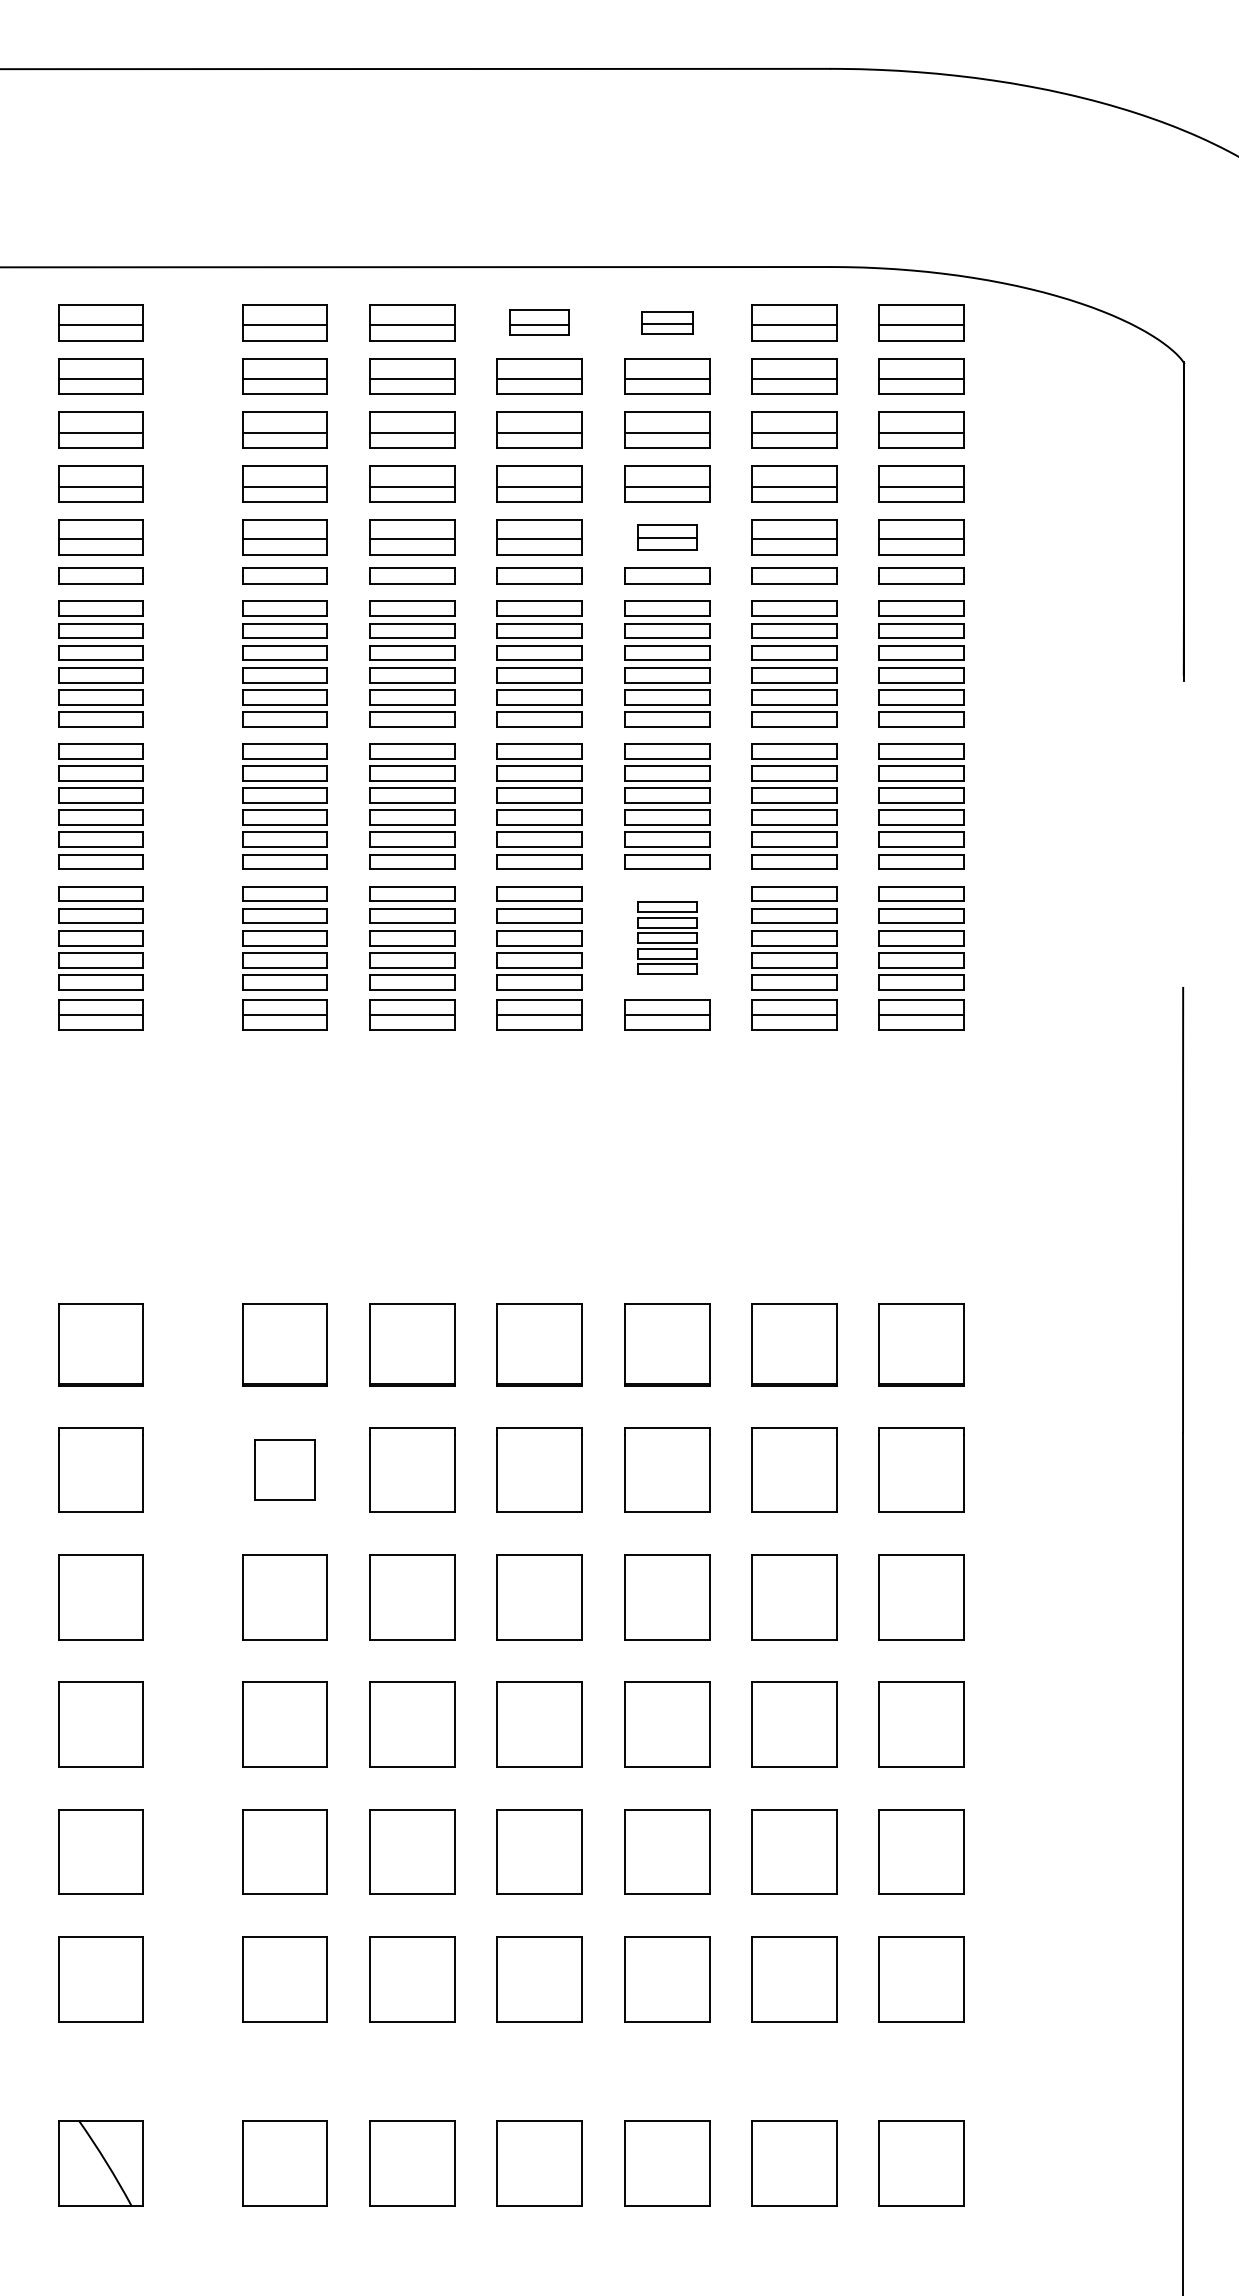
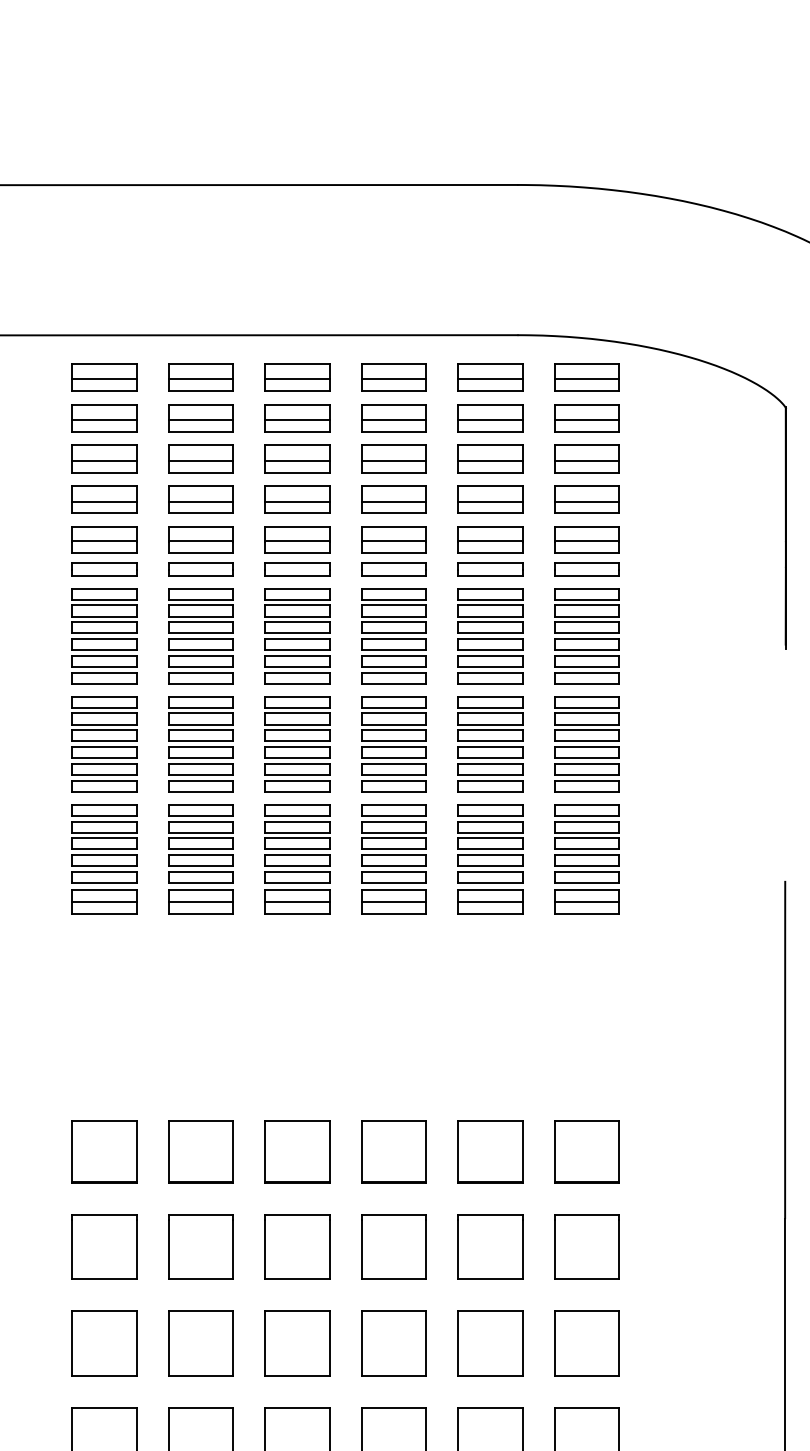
part: (539, 322) -> (297, 377), size x1.43
part: (667, 322) -> (394, 377), size x1.67
part: (667, 537) -> (394, 540), size x1.43
part: (667, 938) -> (394, 844), size x1.43
part: (284, 1469) -> (104, 1246), size x1.43

